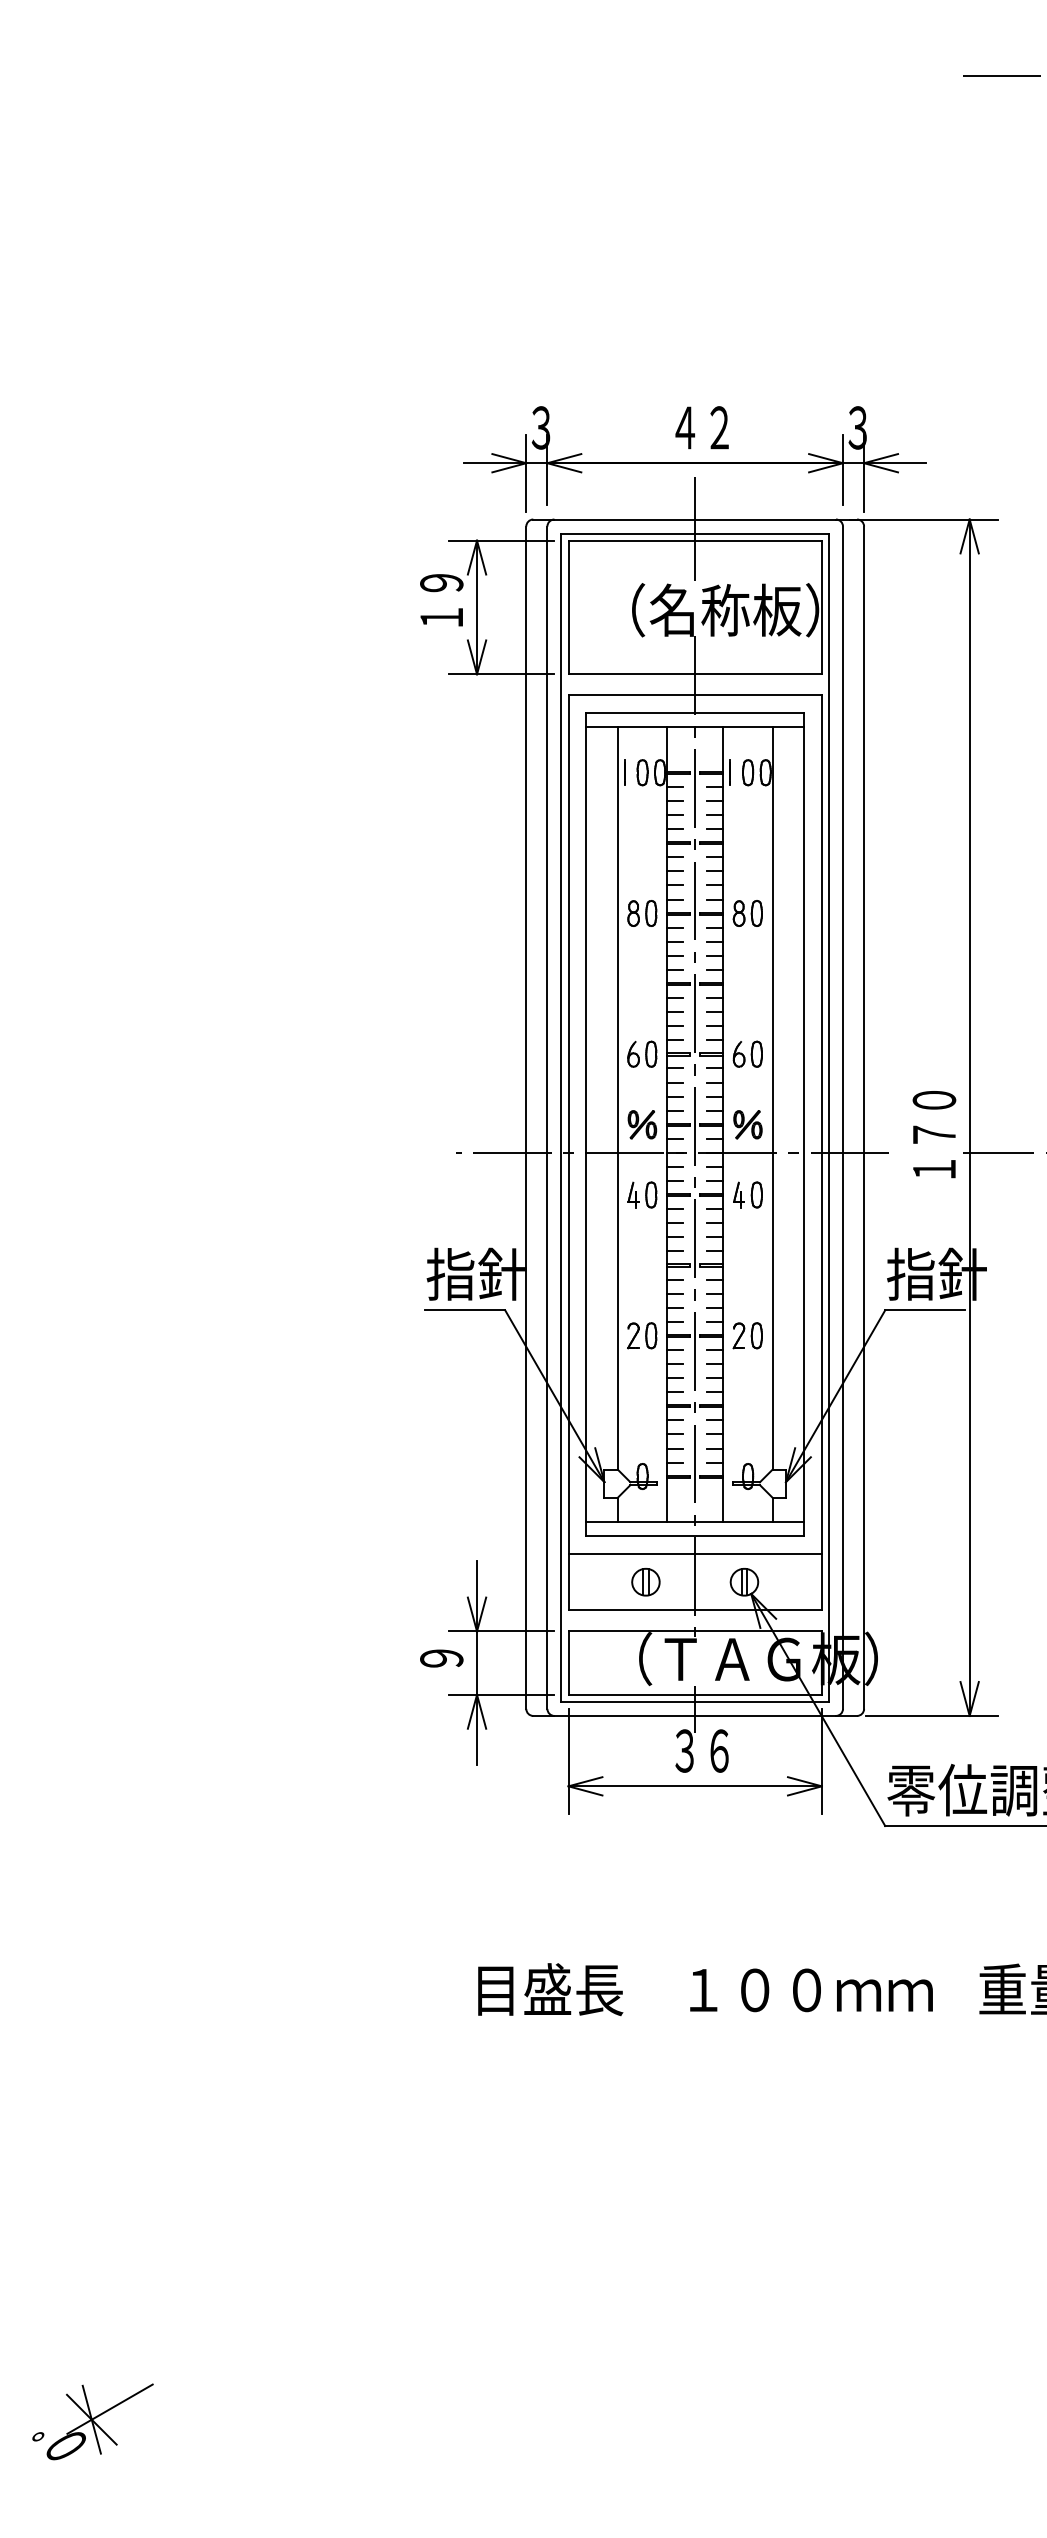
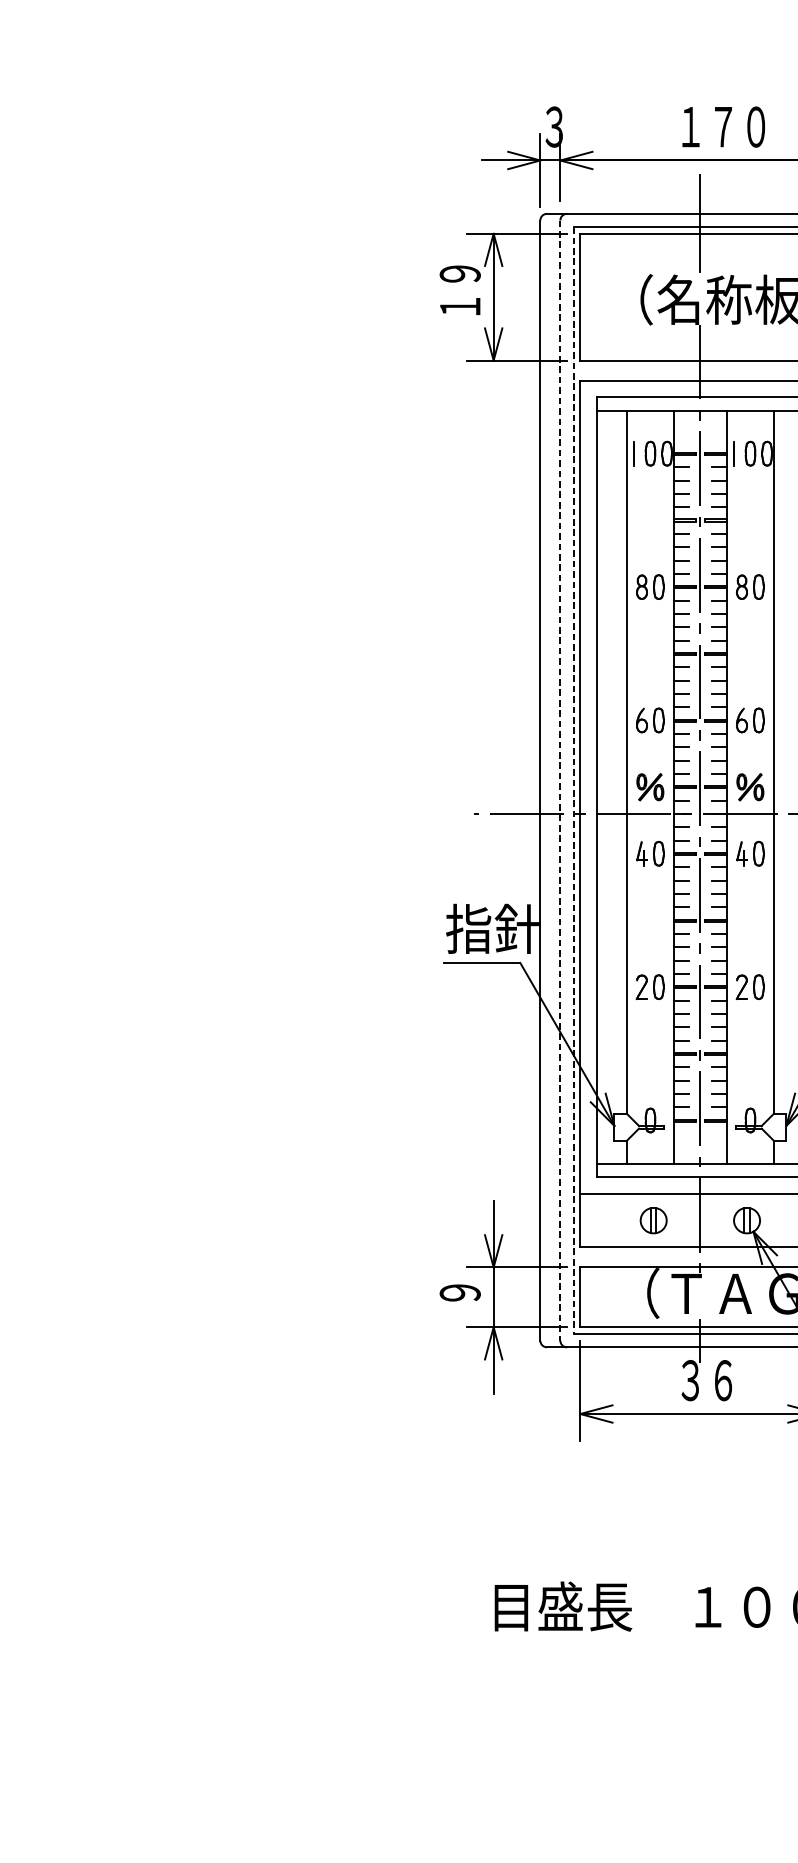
text: (719, 427) -> (723, 126), ４２ -> １７０
line: (547, 1118) -> (560, 781), solid -> dashed
line: (561, 1118) -> (573, 781), solid -> dashed

